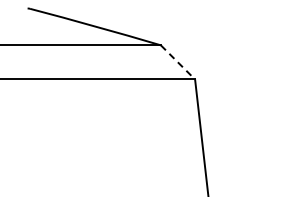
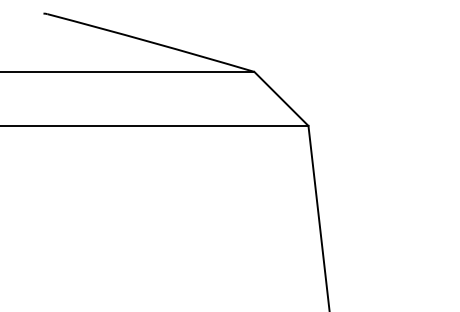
line: (178, 62) -> (282, 99), dashed -> solid

